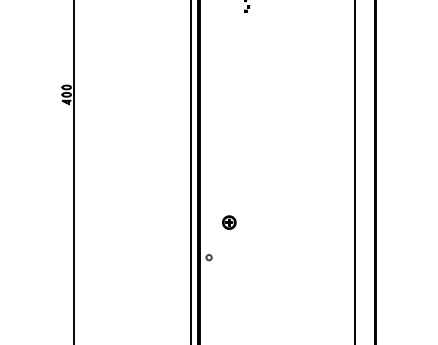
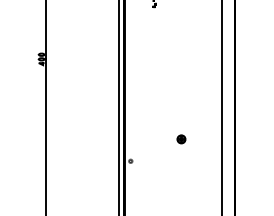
part: (229, 222) -> (181, 139), moved

